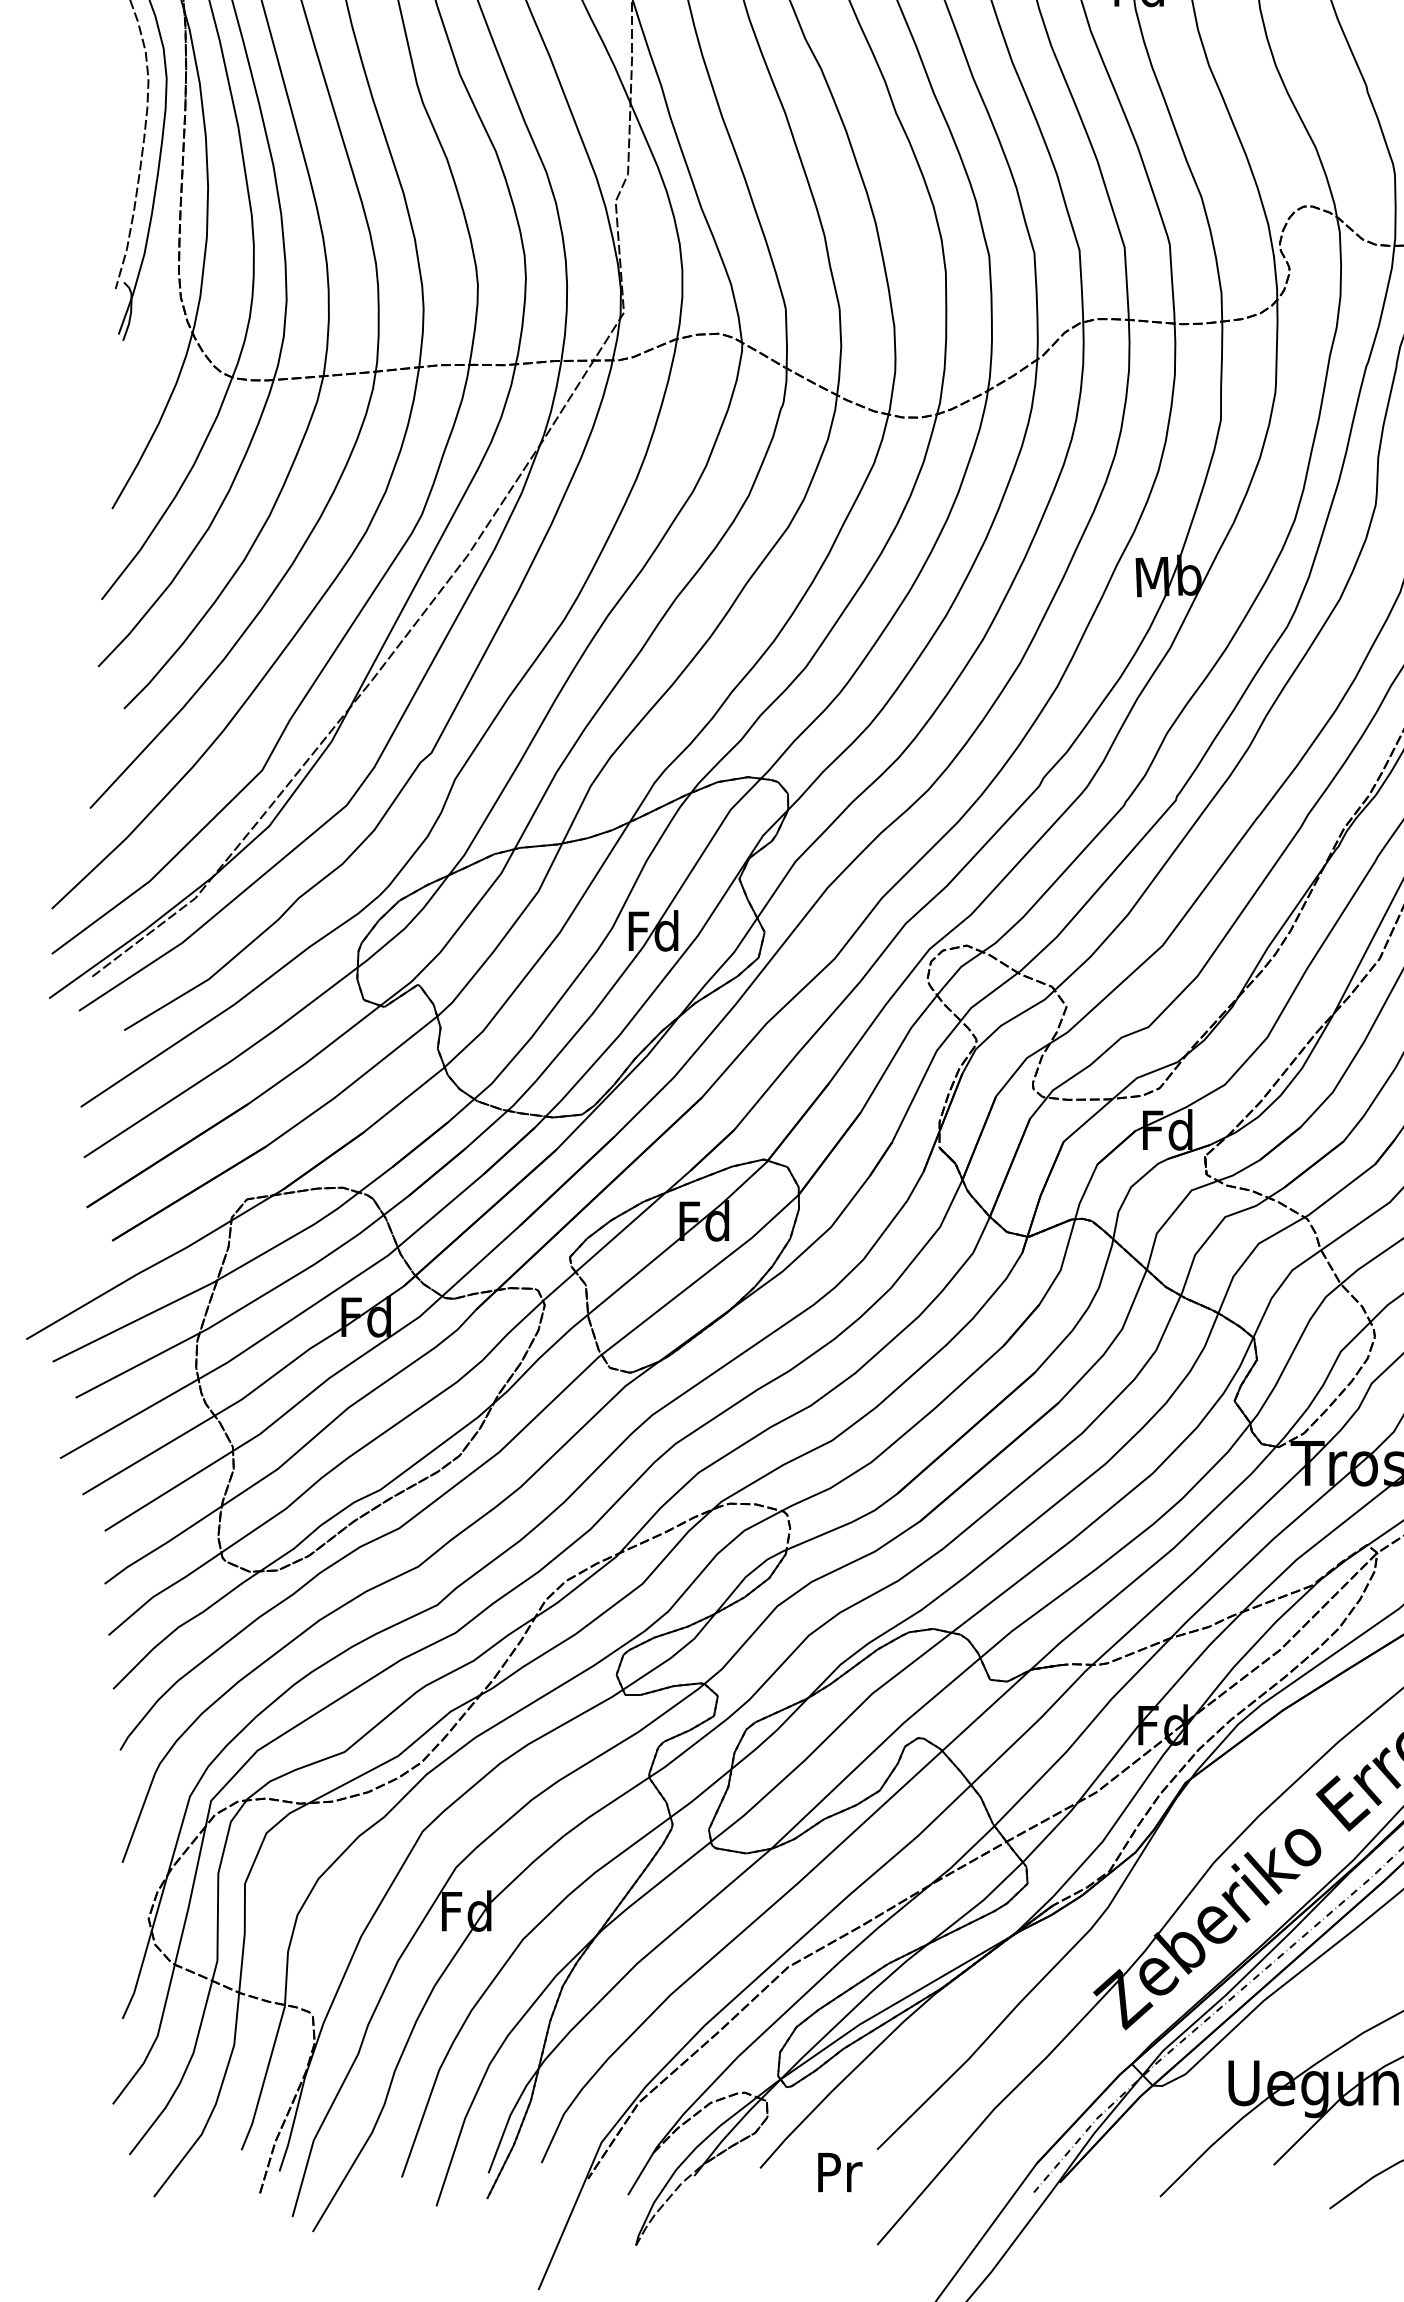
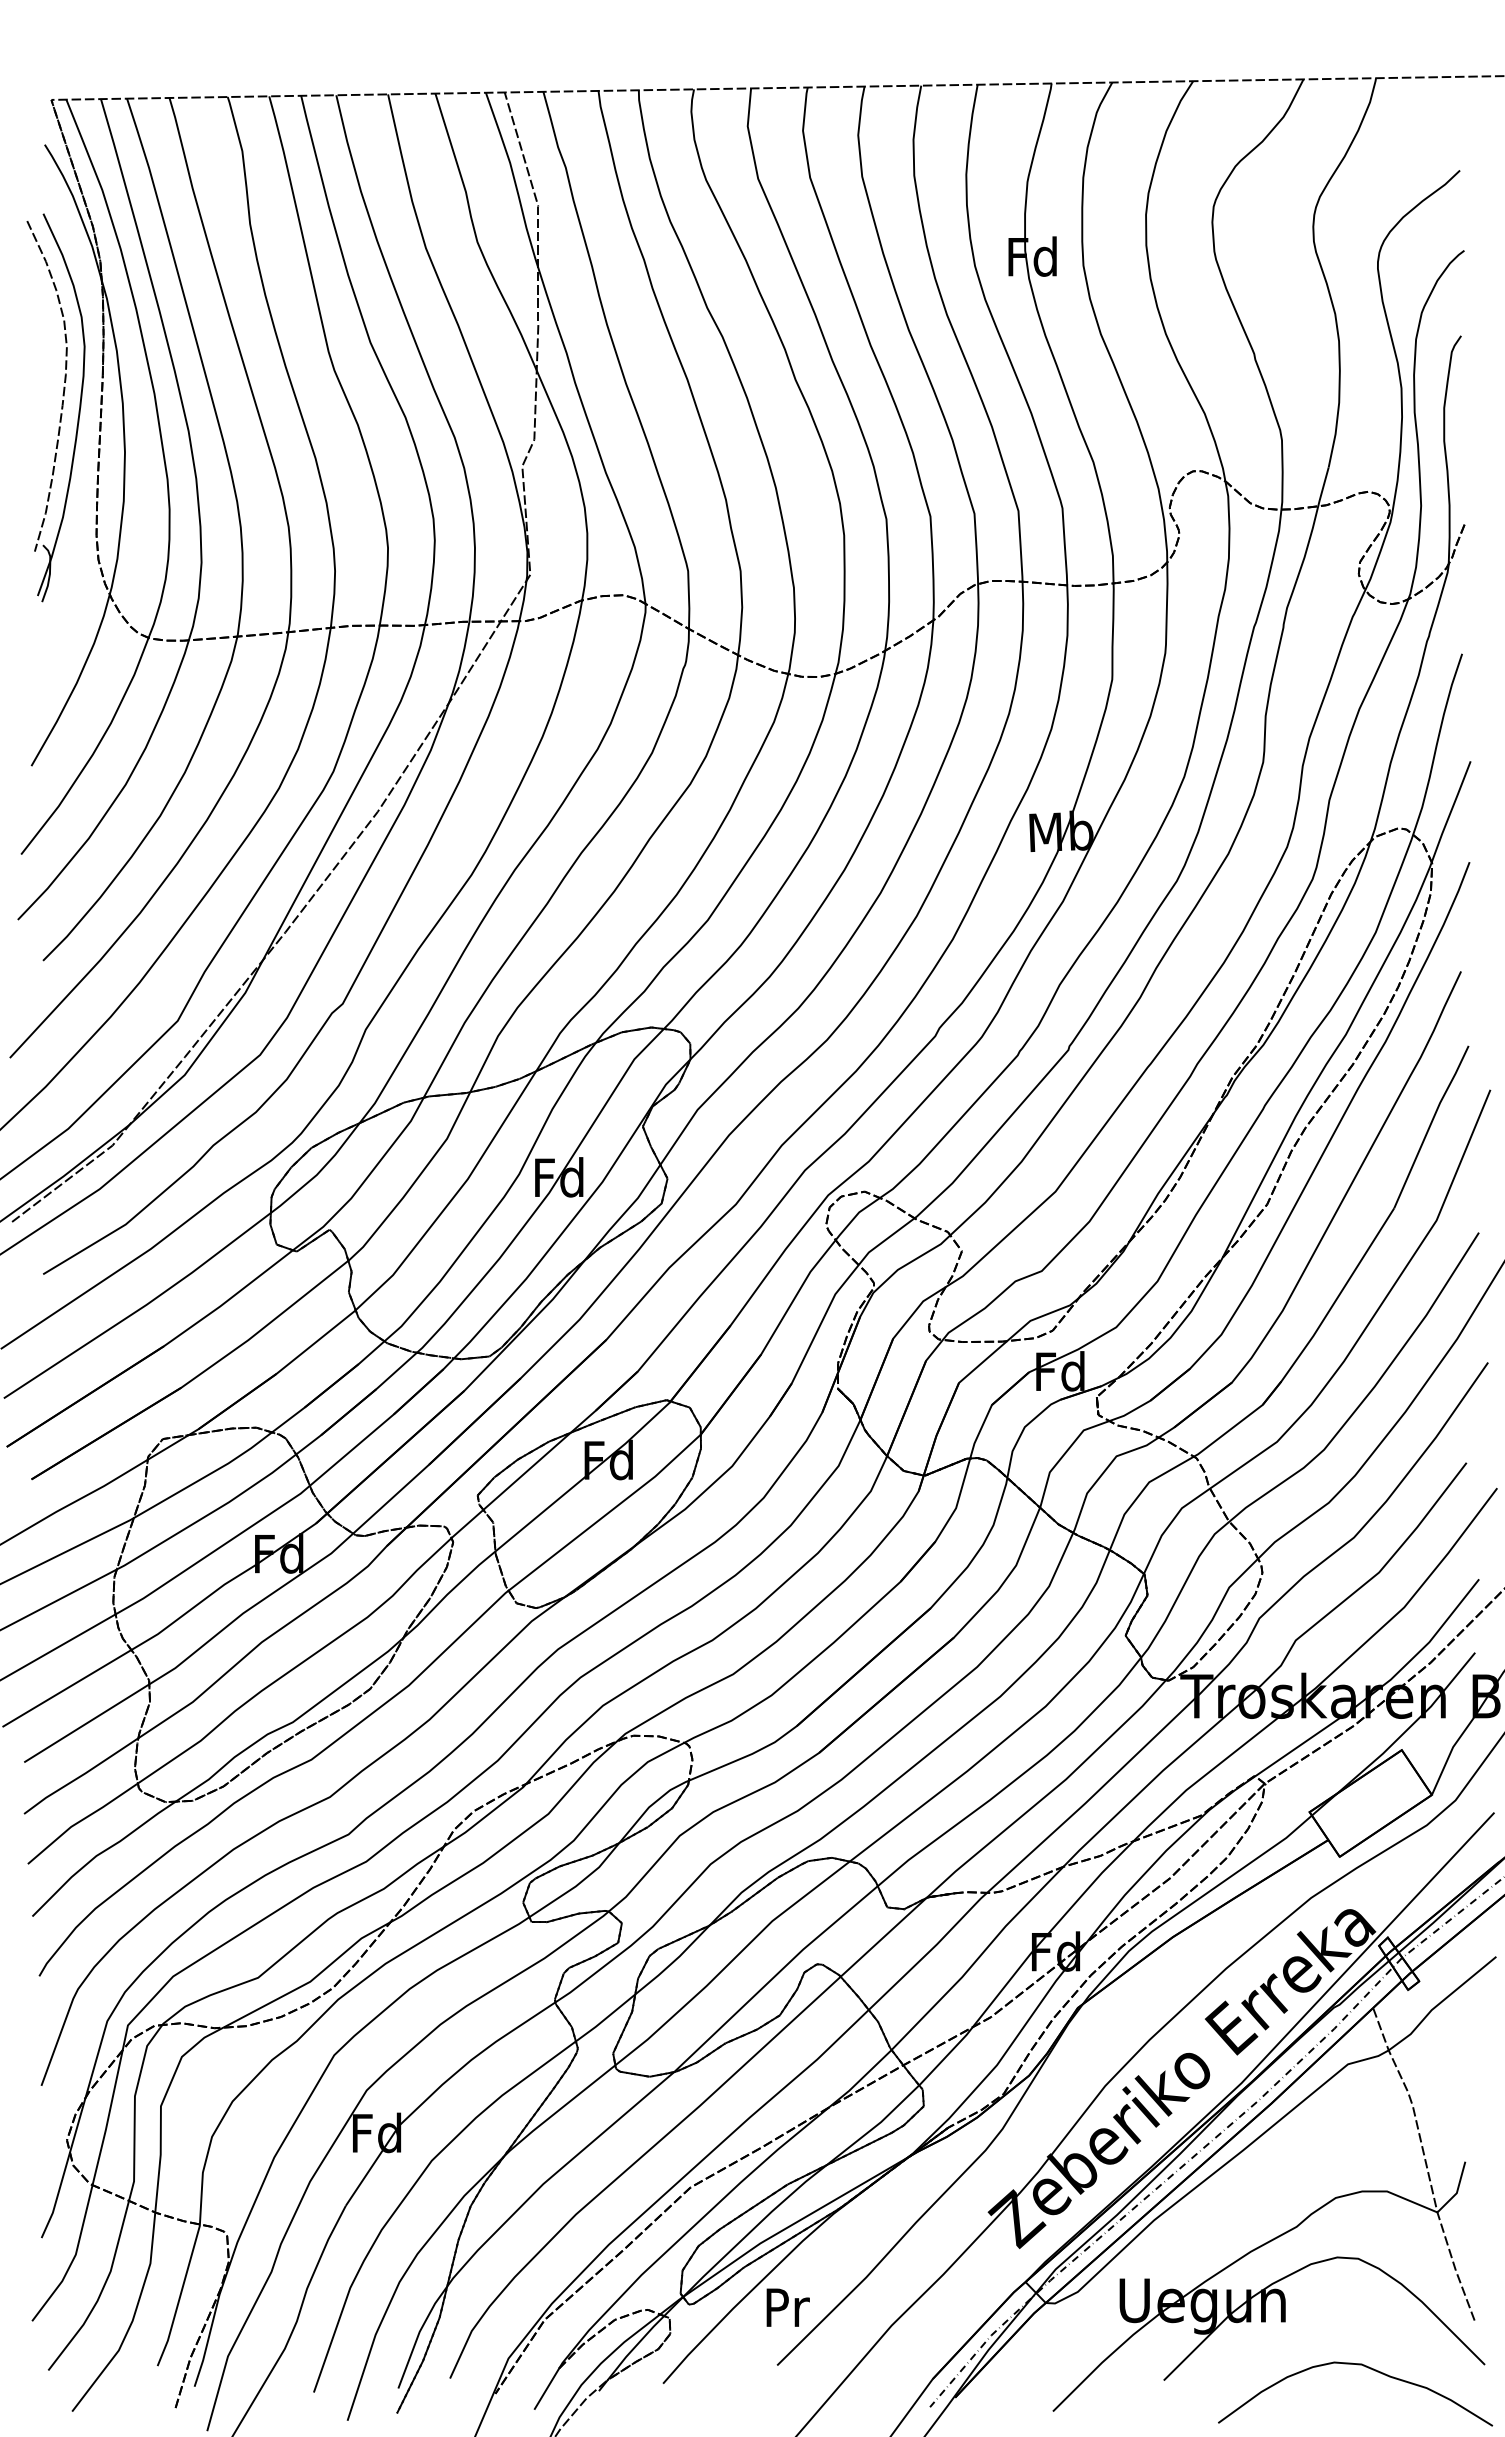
text: (839, 2172) -> (787, 2307), moved

